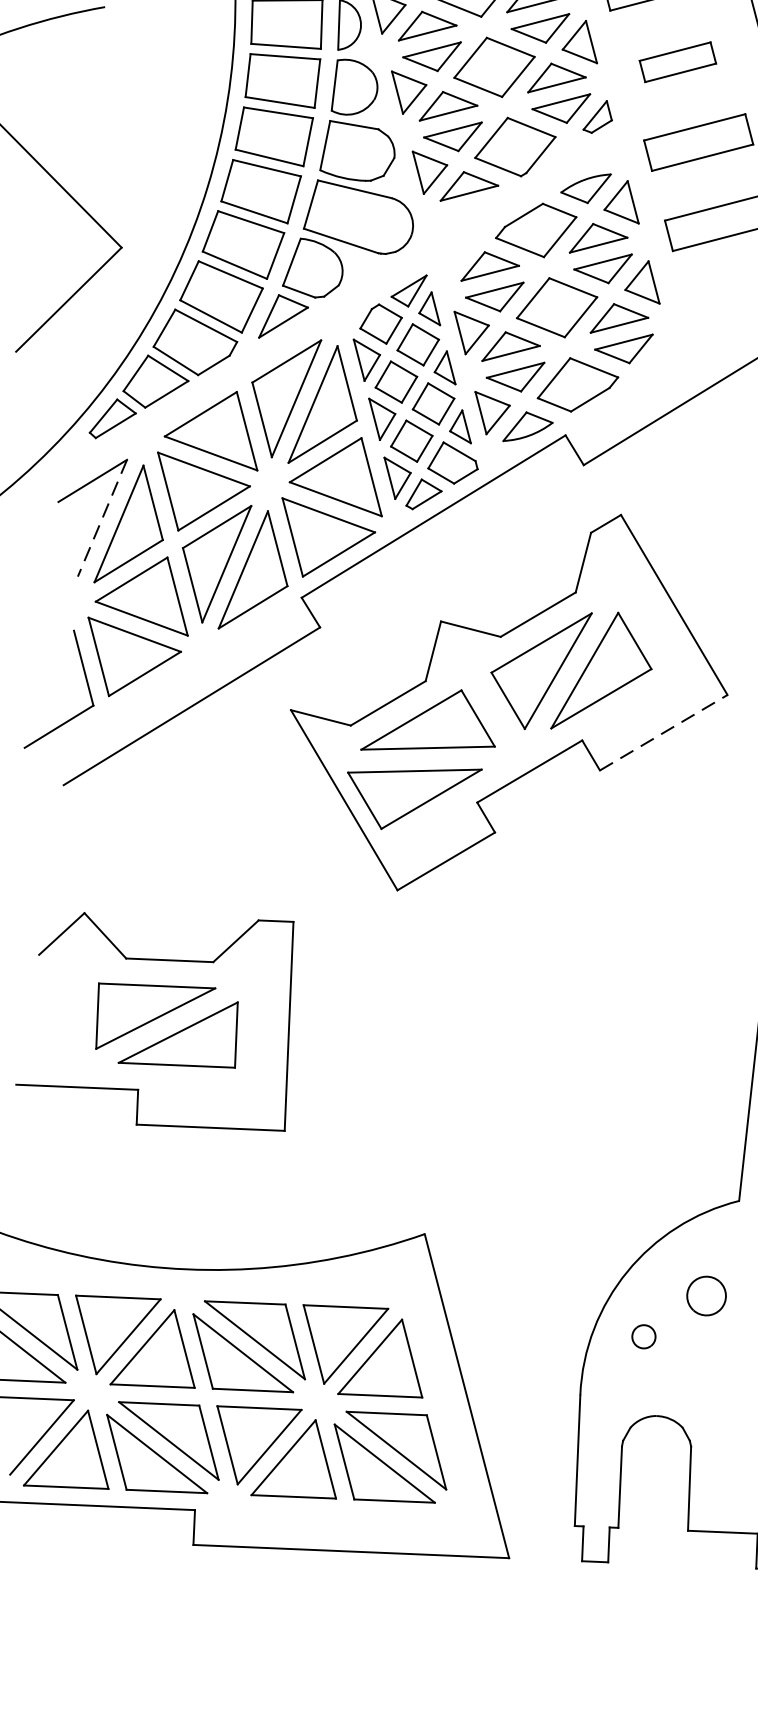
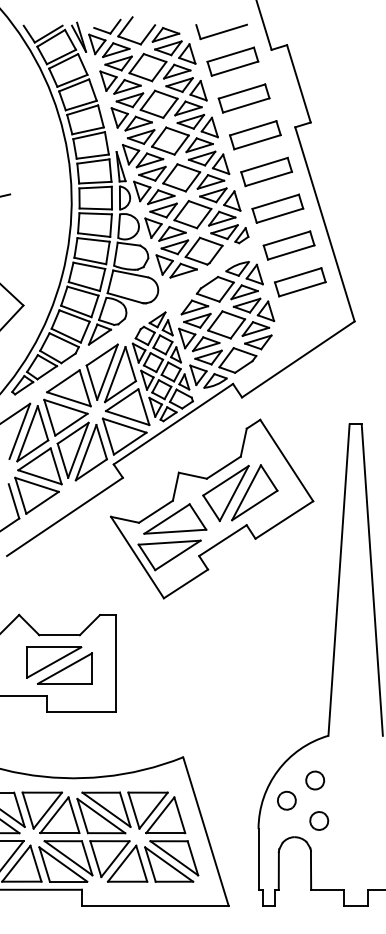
part: (677, 61) -> (277, 208), size x1.43
line: (101, 518) -> (19, 431), dashed -> solid
line: (664, 731) -> (284, 519), dashed -> solid
part: (643, 1336) -> (286, 800), size x1.67
part: (712, 1382) -> (319, 820), added

